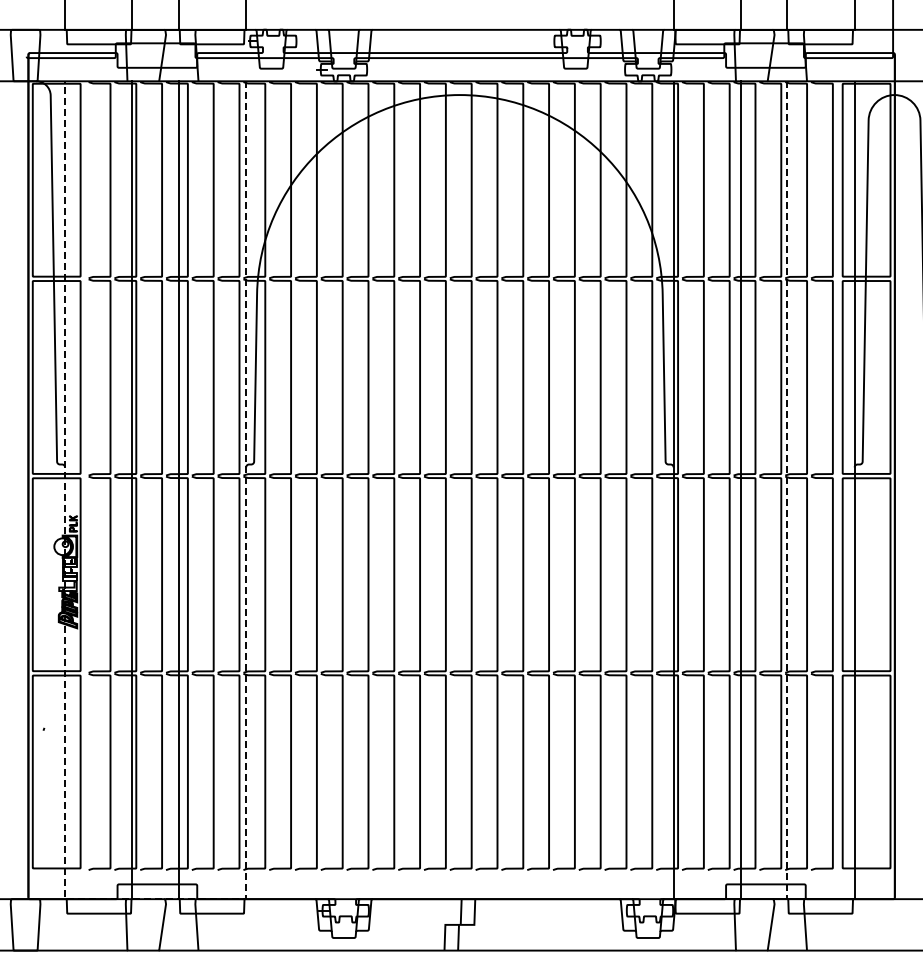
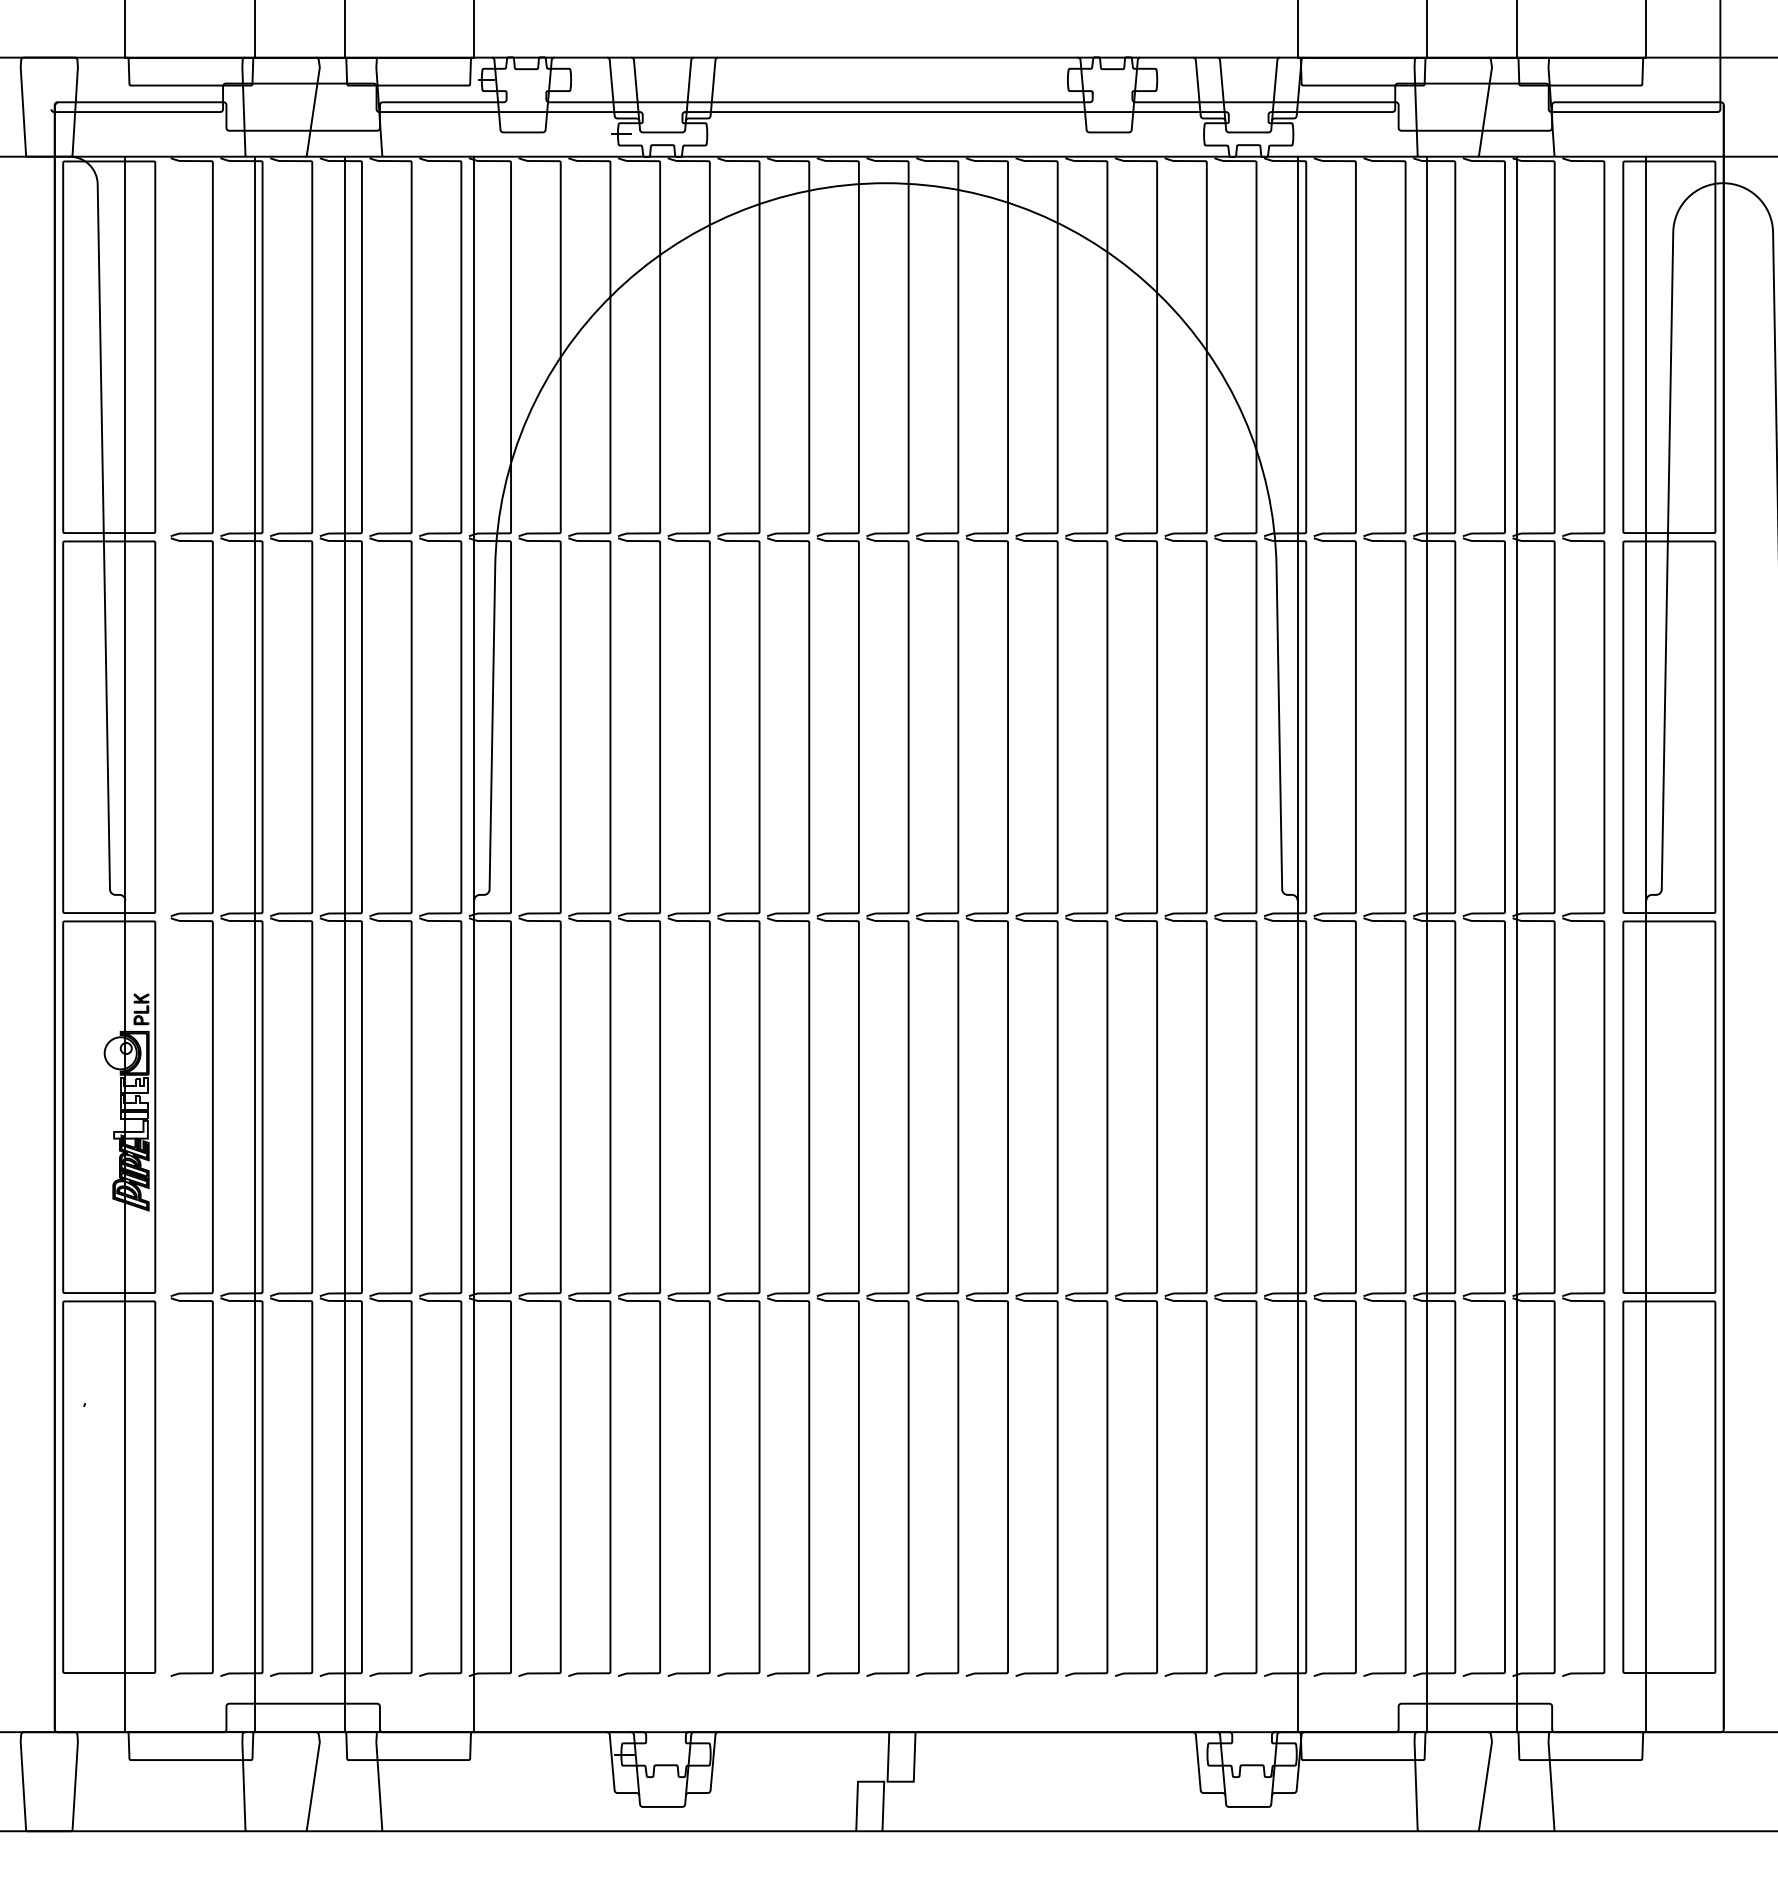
line: (787, 490) -> (1516, 944), dashed -> solid
line: (155, 899) -> (299, 1732), dashed -> solid

